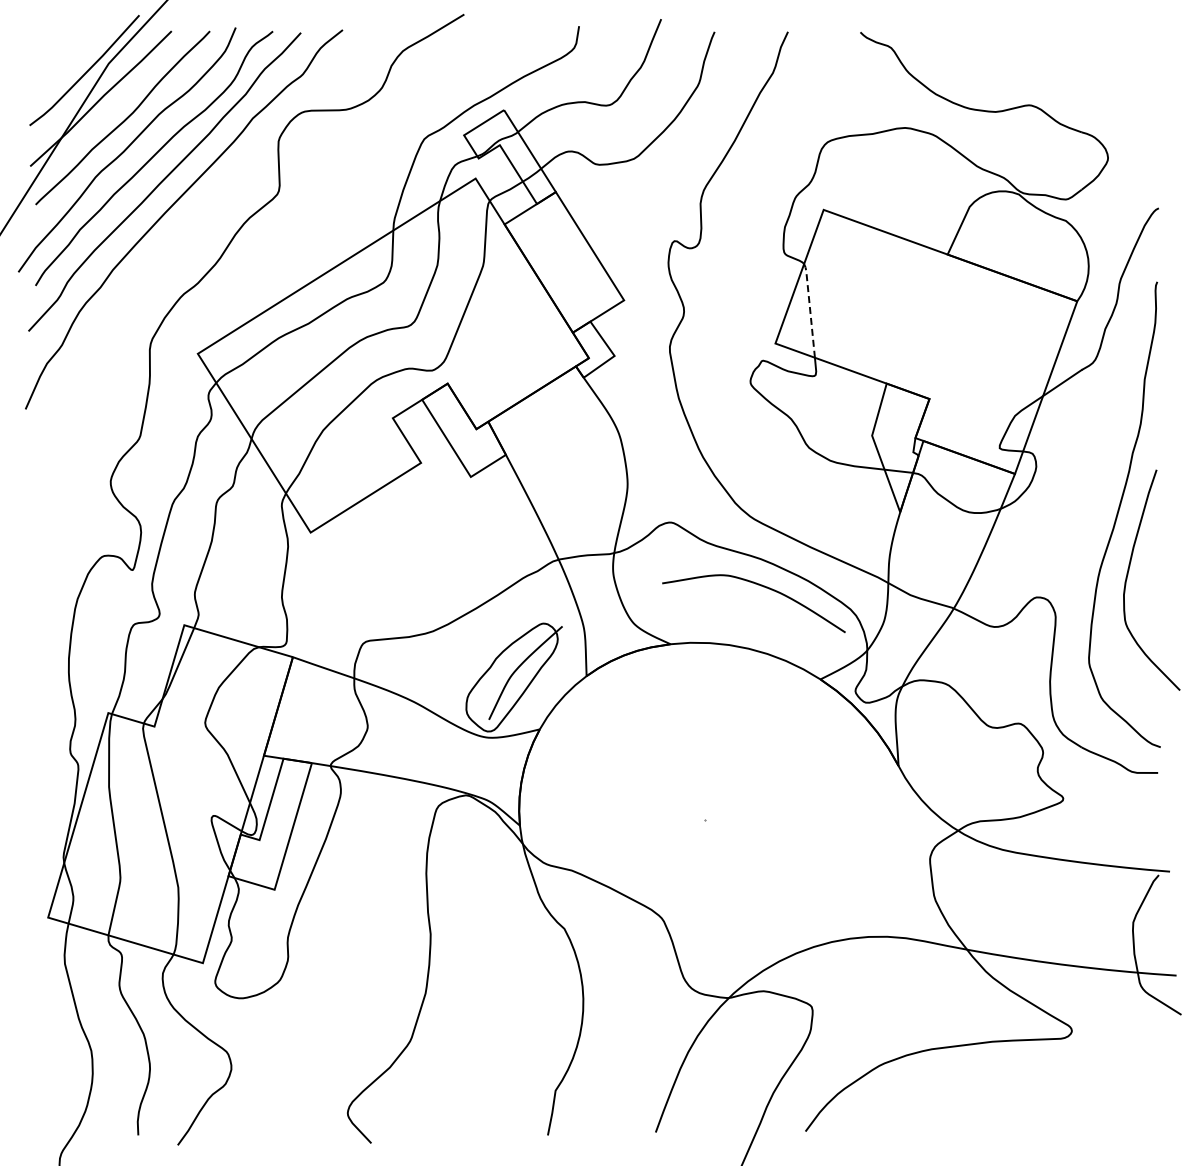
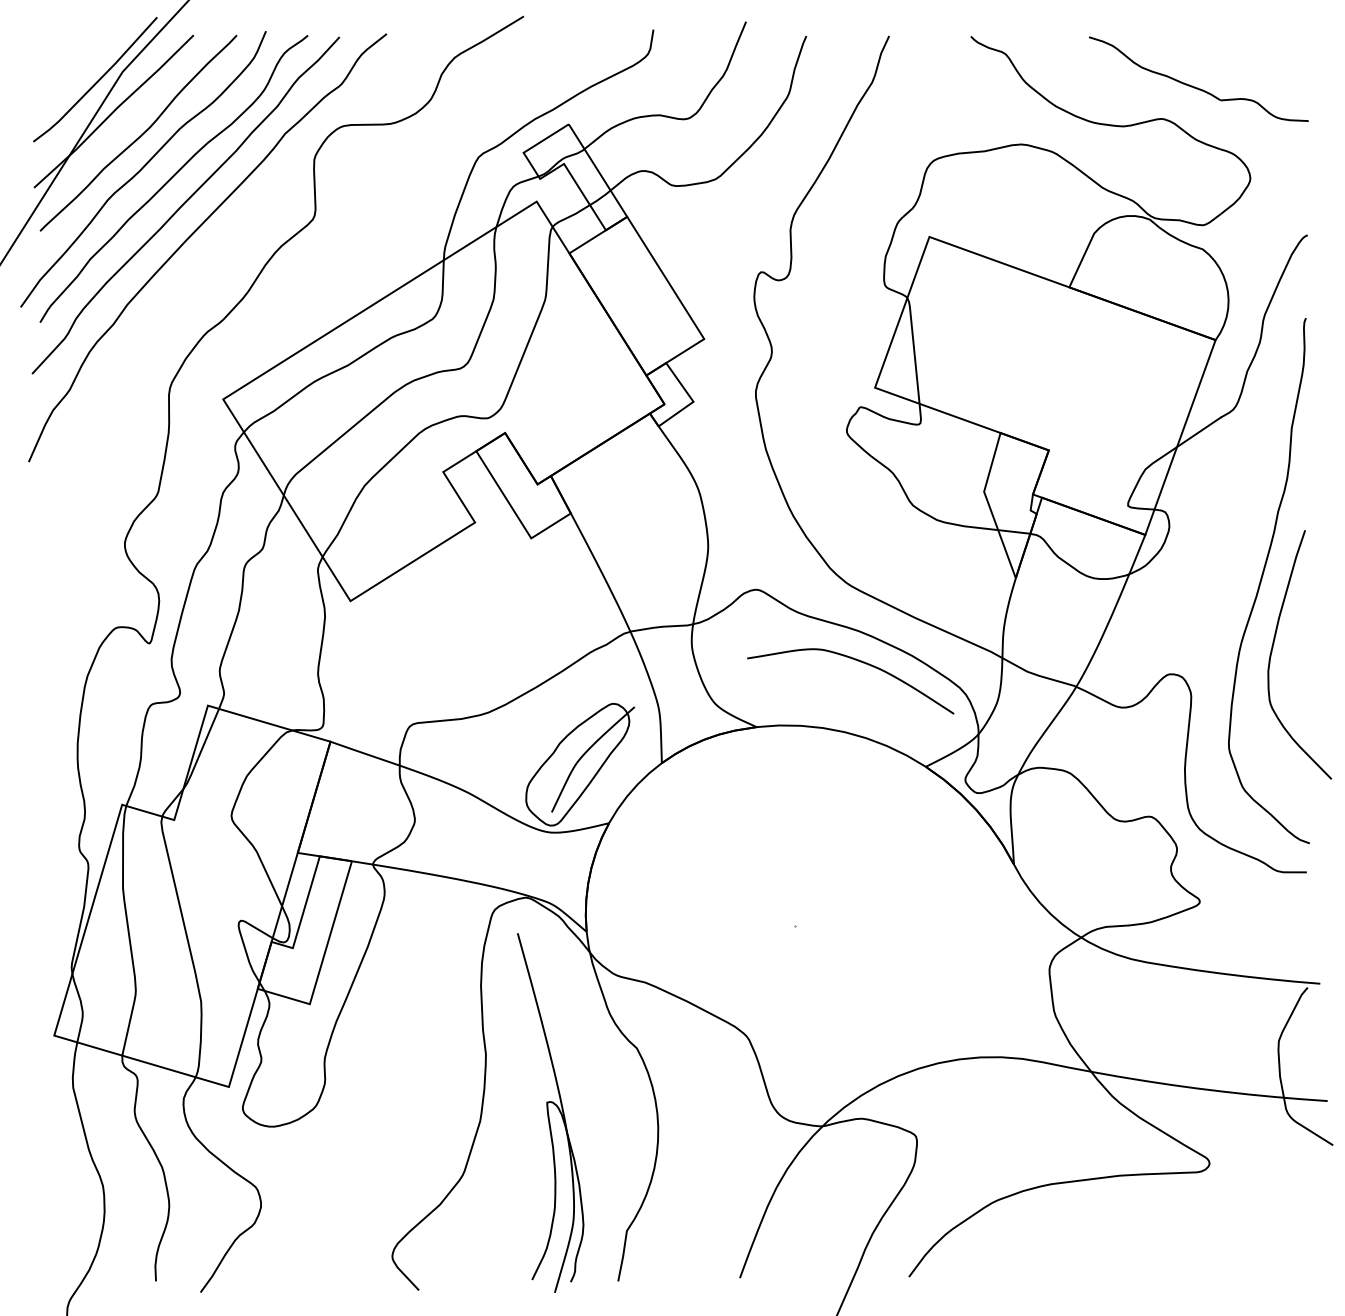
part: (1059, 76) -> (1195, 86), added
line: (810, 309) -> (914, 349), dashed -> solid
part: (487, 985) -> (550, 1112), added

